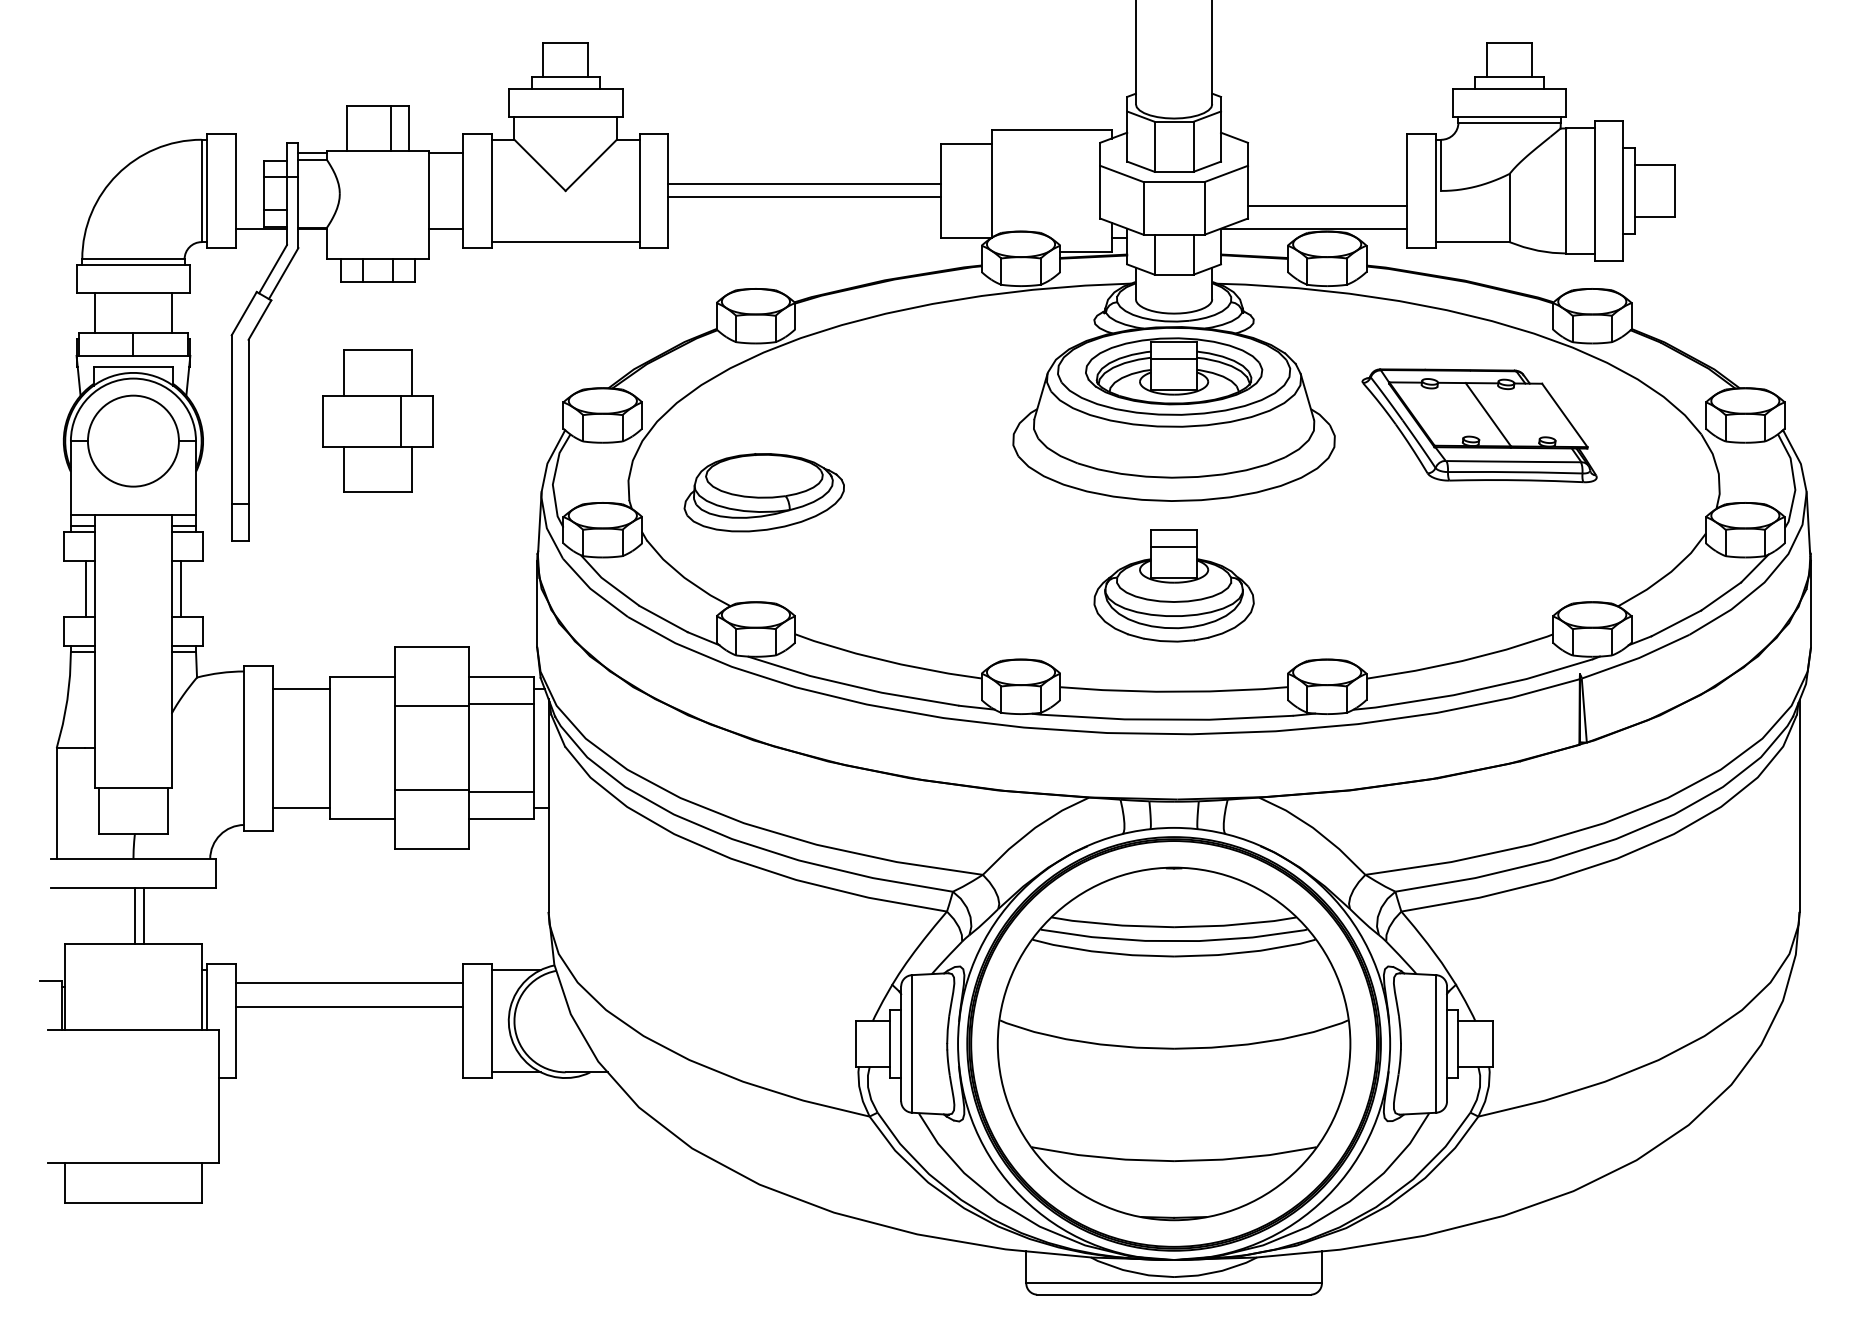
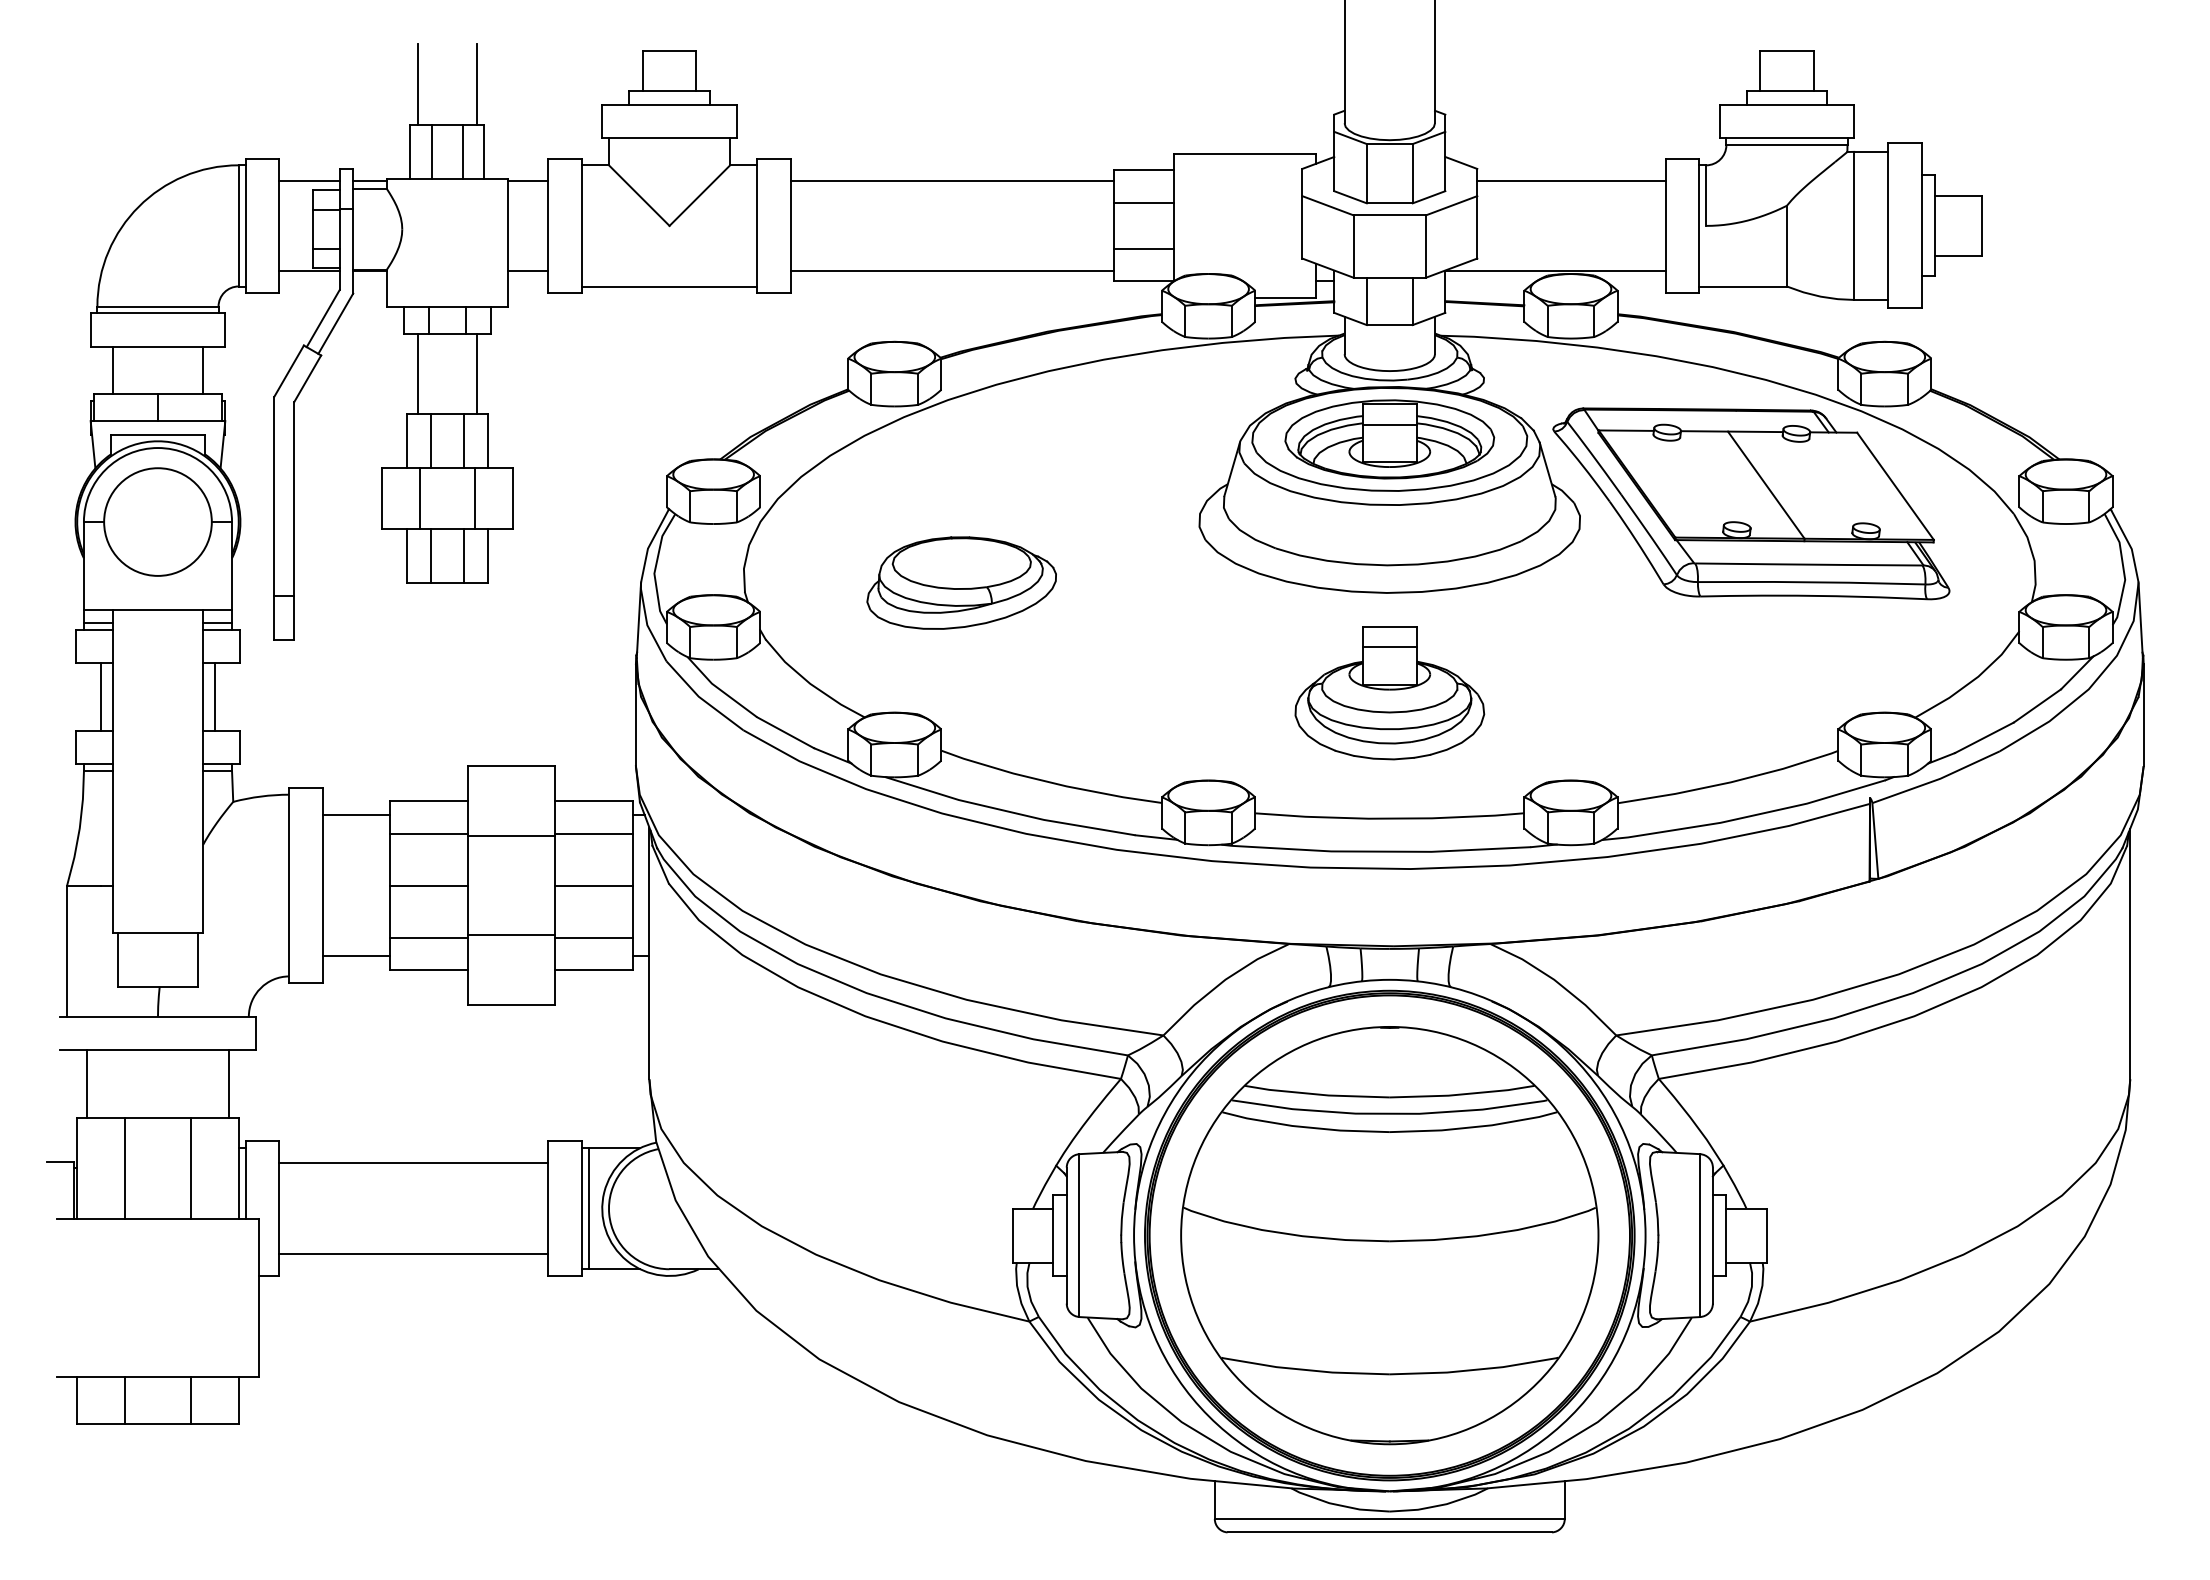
line: (353, 71) -> (418, 84), added
line: (402, 71) -> (476, 84), added
line: (365, 128) -> (432, 151), added
line: (261, 152) -> (309, 180), added
line: (966, 171) -> (1143, 202), added
line: (803, 183) -> (951, 271), moved
line: (803, 196) -> (951, 180), moved
line: (1327, 205) -> (1571, 180), moved
line: (966, 210) -> (1143, 248), added
line: (353, 315) -> (418, 373), added
line: (402, 315) -> (476, 373), added
line: (363, 373) -> (430, 441), added
line: (392, 373) -> (464, 441), added
line: (355, 421) -> (420, 498), added
part: (1479, 425) -> (1751, 503), size x1.43
line: (363, 469) -> (430, 555), added
line: (392, 469) -> (464, 555), added
part: (764, 492) -> (961, 582), moved
line: (361, 704) -> (428, 833), added
line: (361, 748) -> (428, 885), added
line: (501, 748) -> (593, 885), added
line: (361, 792) -> (428, 937), added
line: (134, 915) -> (87, 1083), moved
line: (144, 915) -> (228, 1083), moved
line: (105, 986) -> (124, 1167), added
line: (161, 986) -> (191, 1167), added
line: (349, 1006) -> (413, 1253), moved
line: (497, 1021) -> (588, 1208), added
line: (105, 1183) -> (124, 1400), added
line: (161, 1183) -> (191, 1400), added

